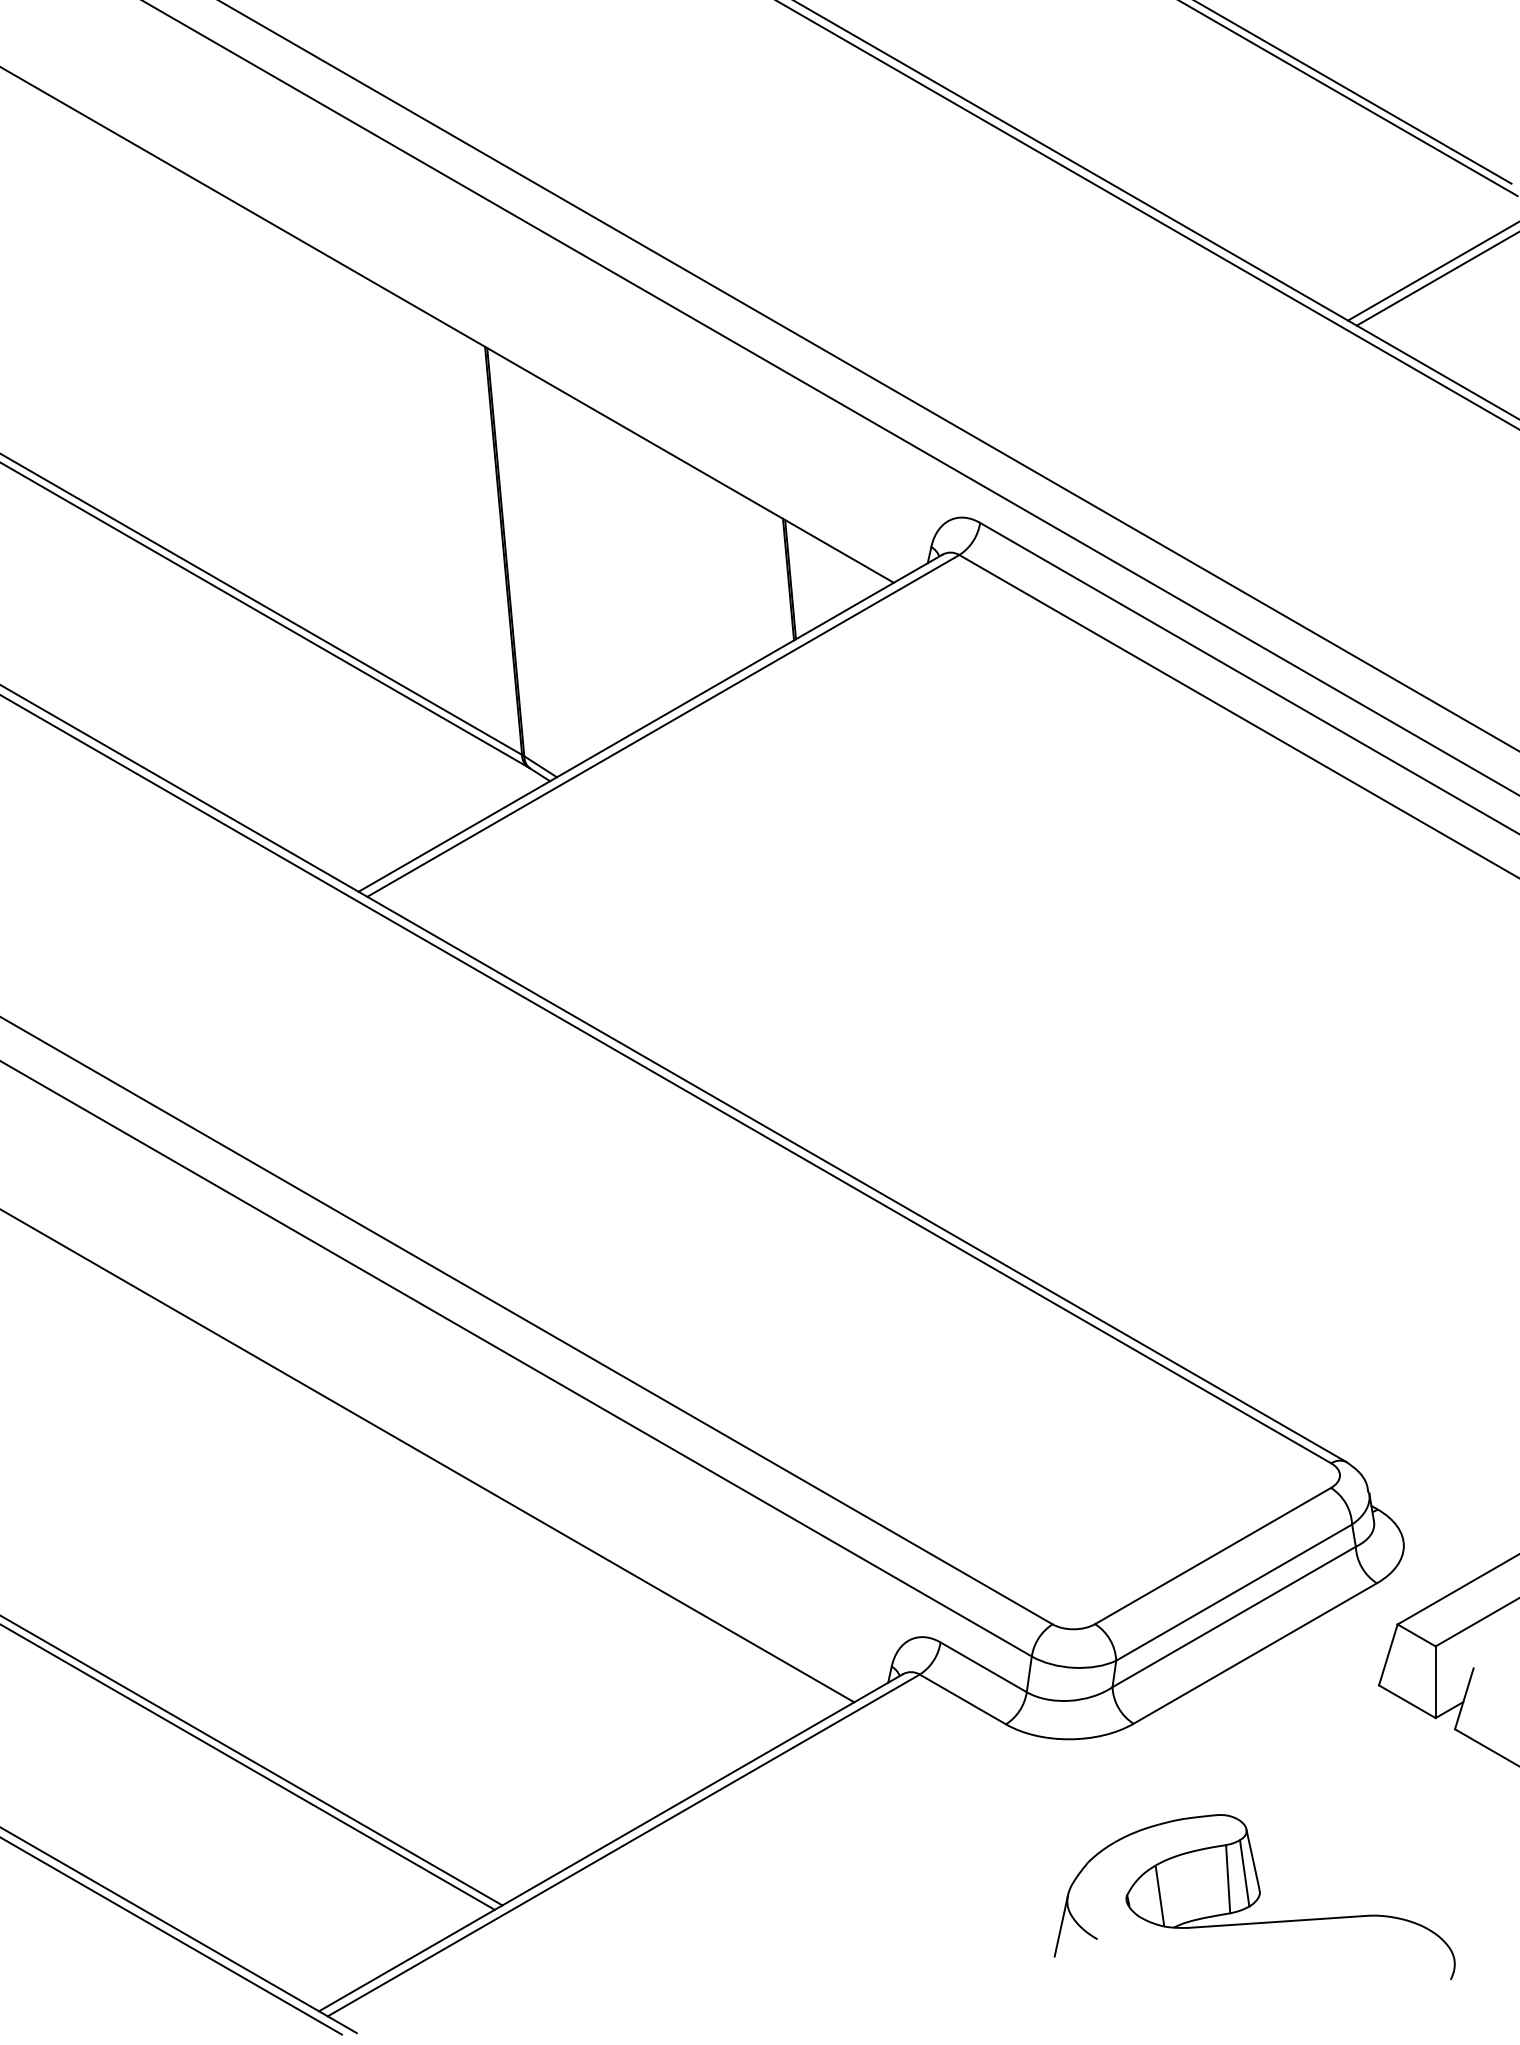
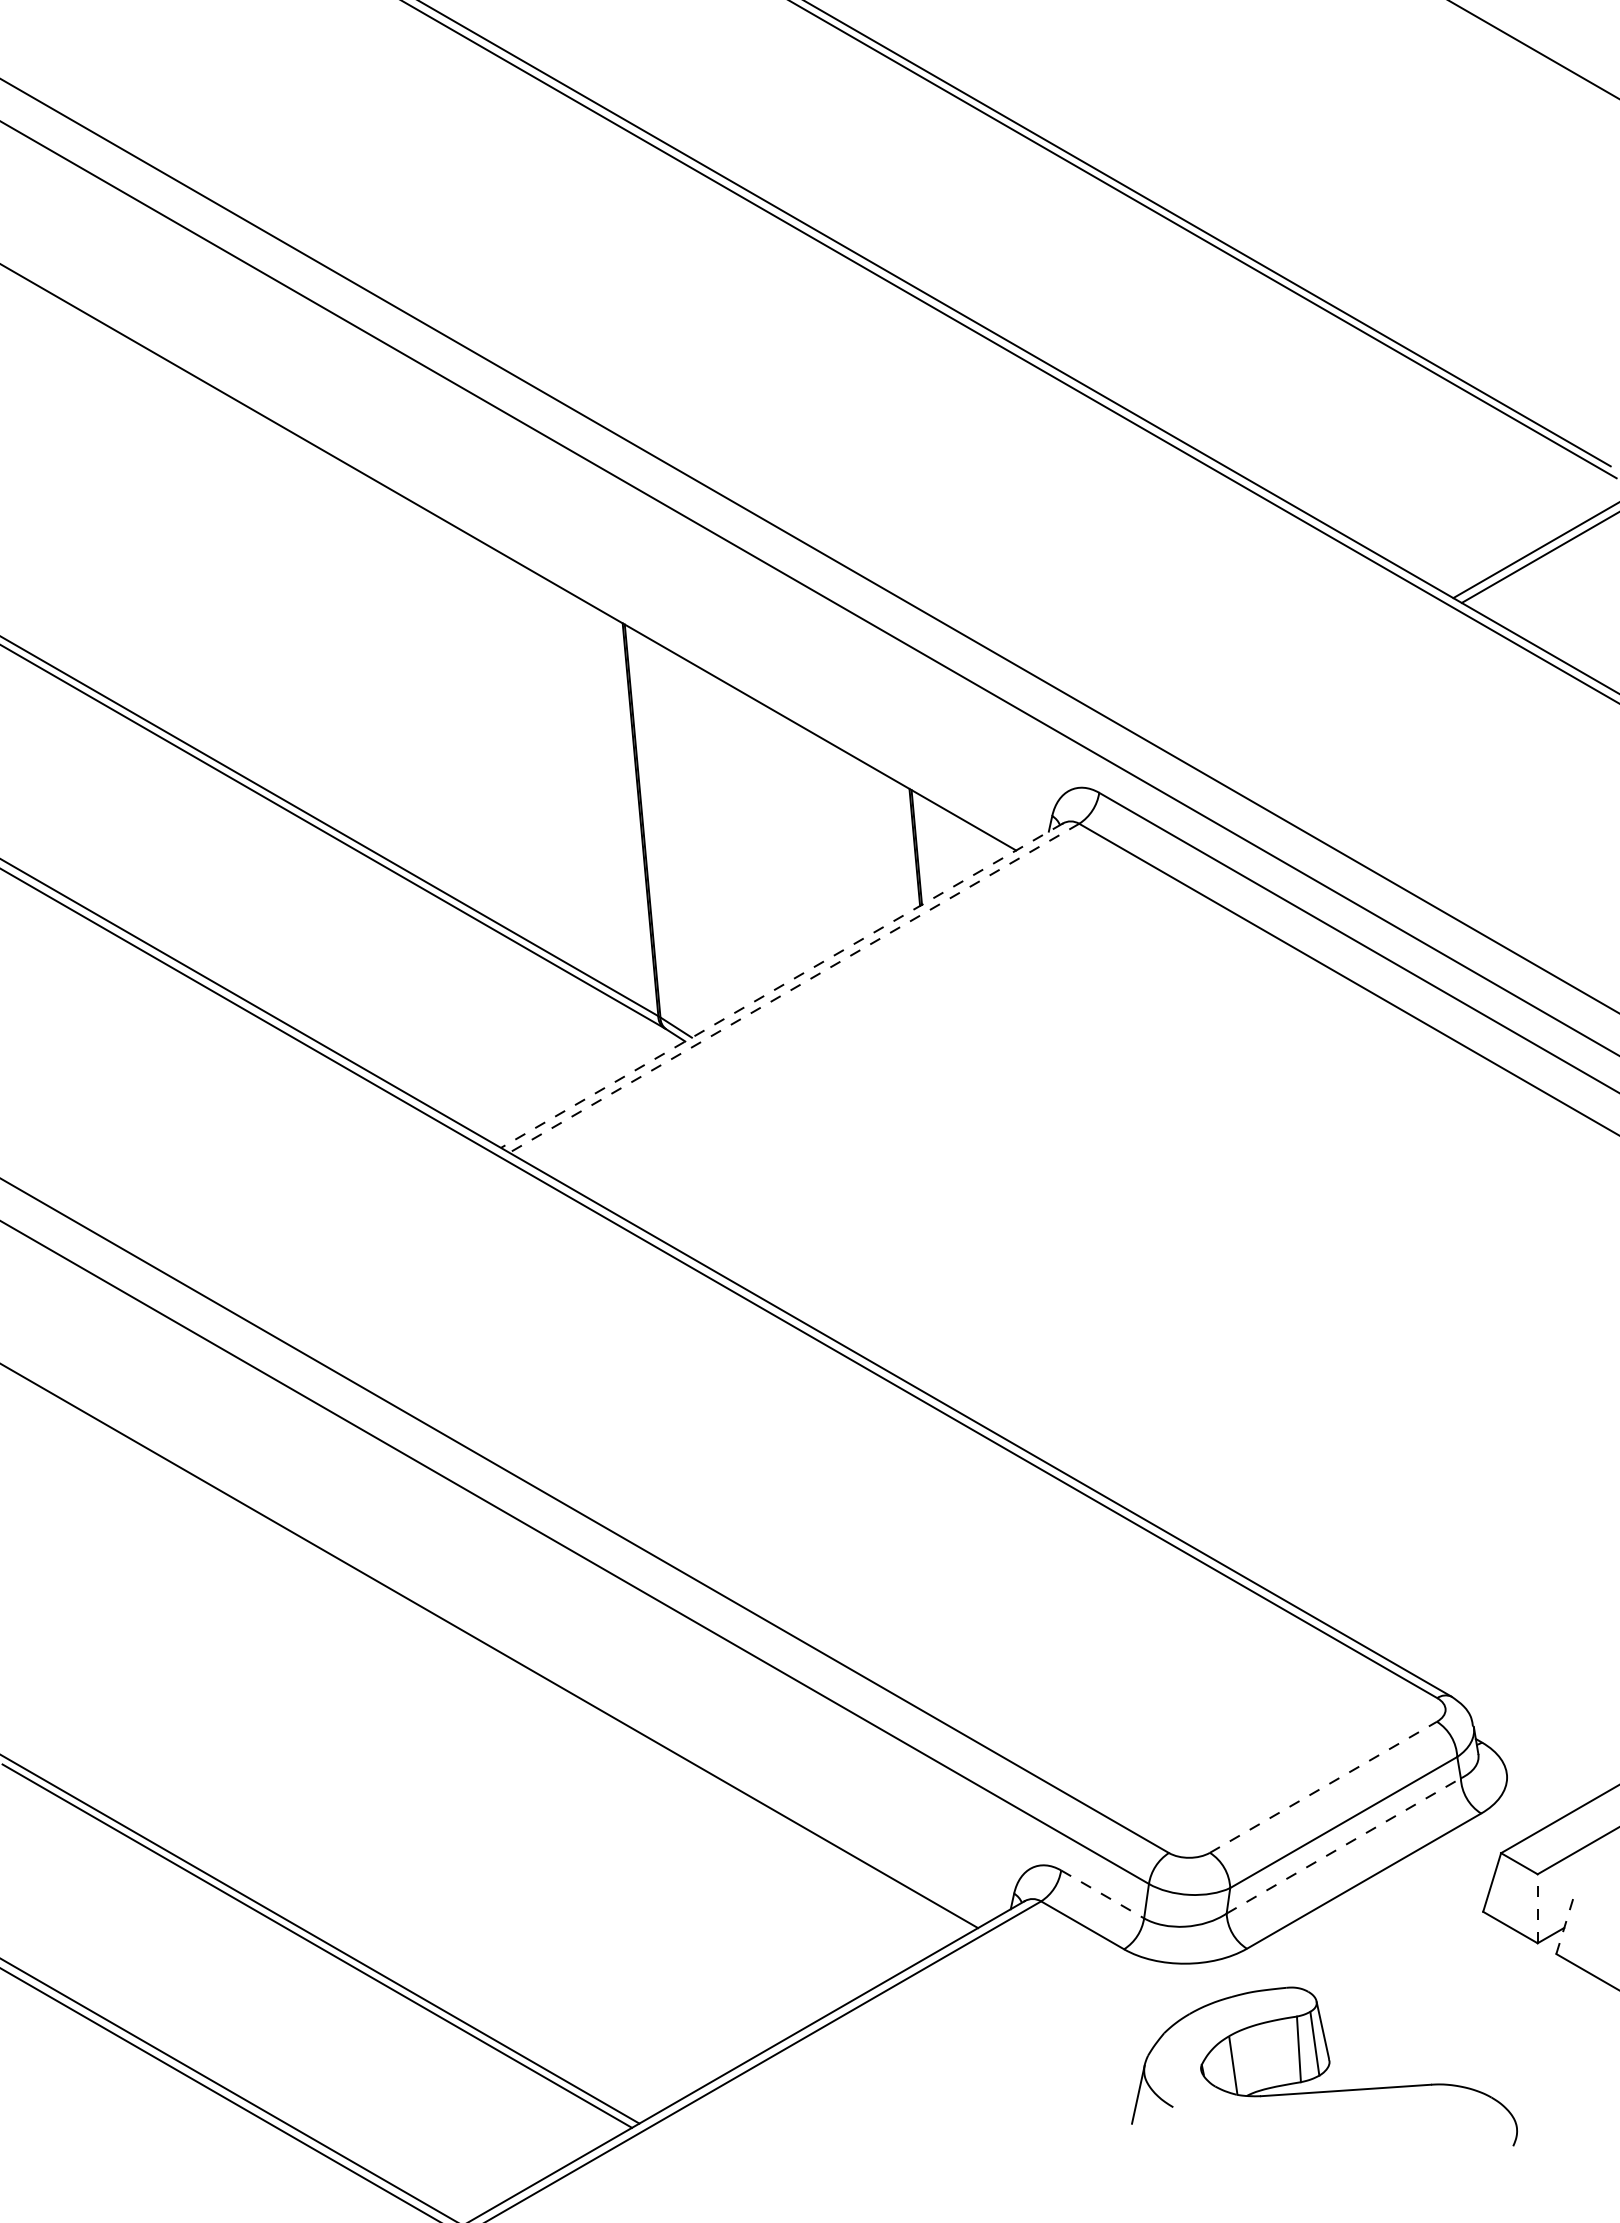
line: (650, 723) -> (781, 985), solid -> dashed
line: (663, 726) -> (794, 988), solid -> dashed
line: (1213, 1556) -> (1323, 1787), solid -> dashed
line: (1234, 1616) -> (1344, 1845), solid -> dashed
line: (983, 1667) -> (1102, 1894), solid -> dashed
line: (1435, 1681) -> (1537, 1908), solid -> dashed
line: (1464, 1698) -> (1565, 1924), solid -> dashed
part: (1254, 1897) -> (1324, 2066), moved

